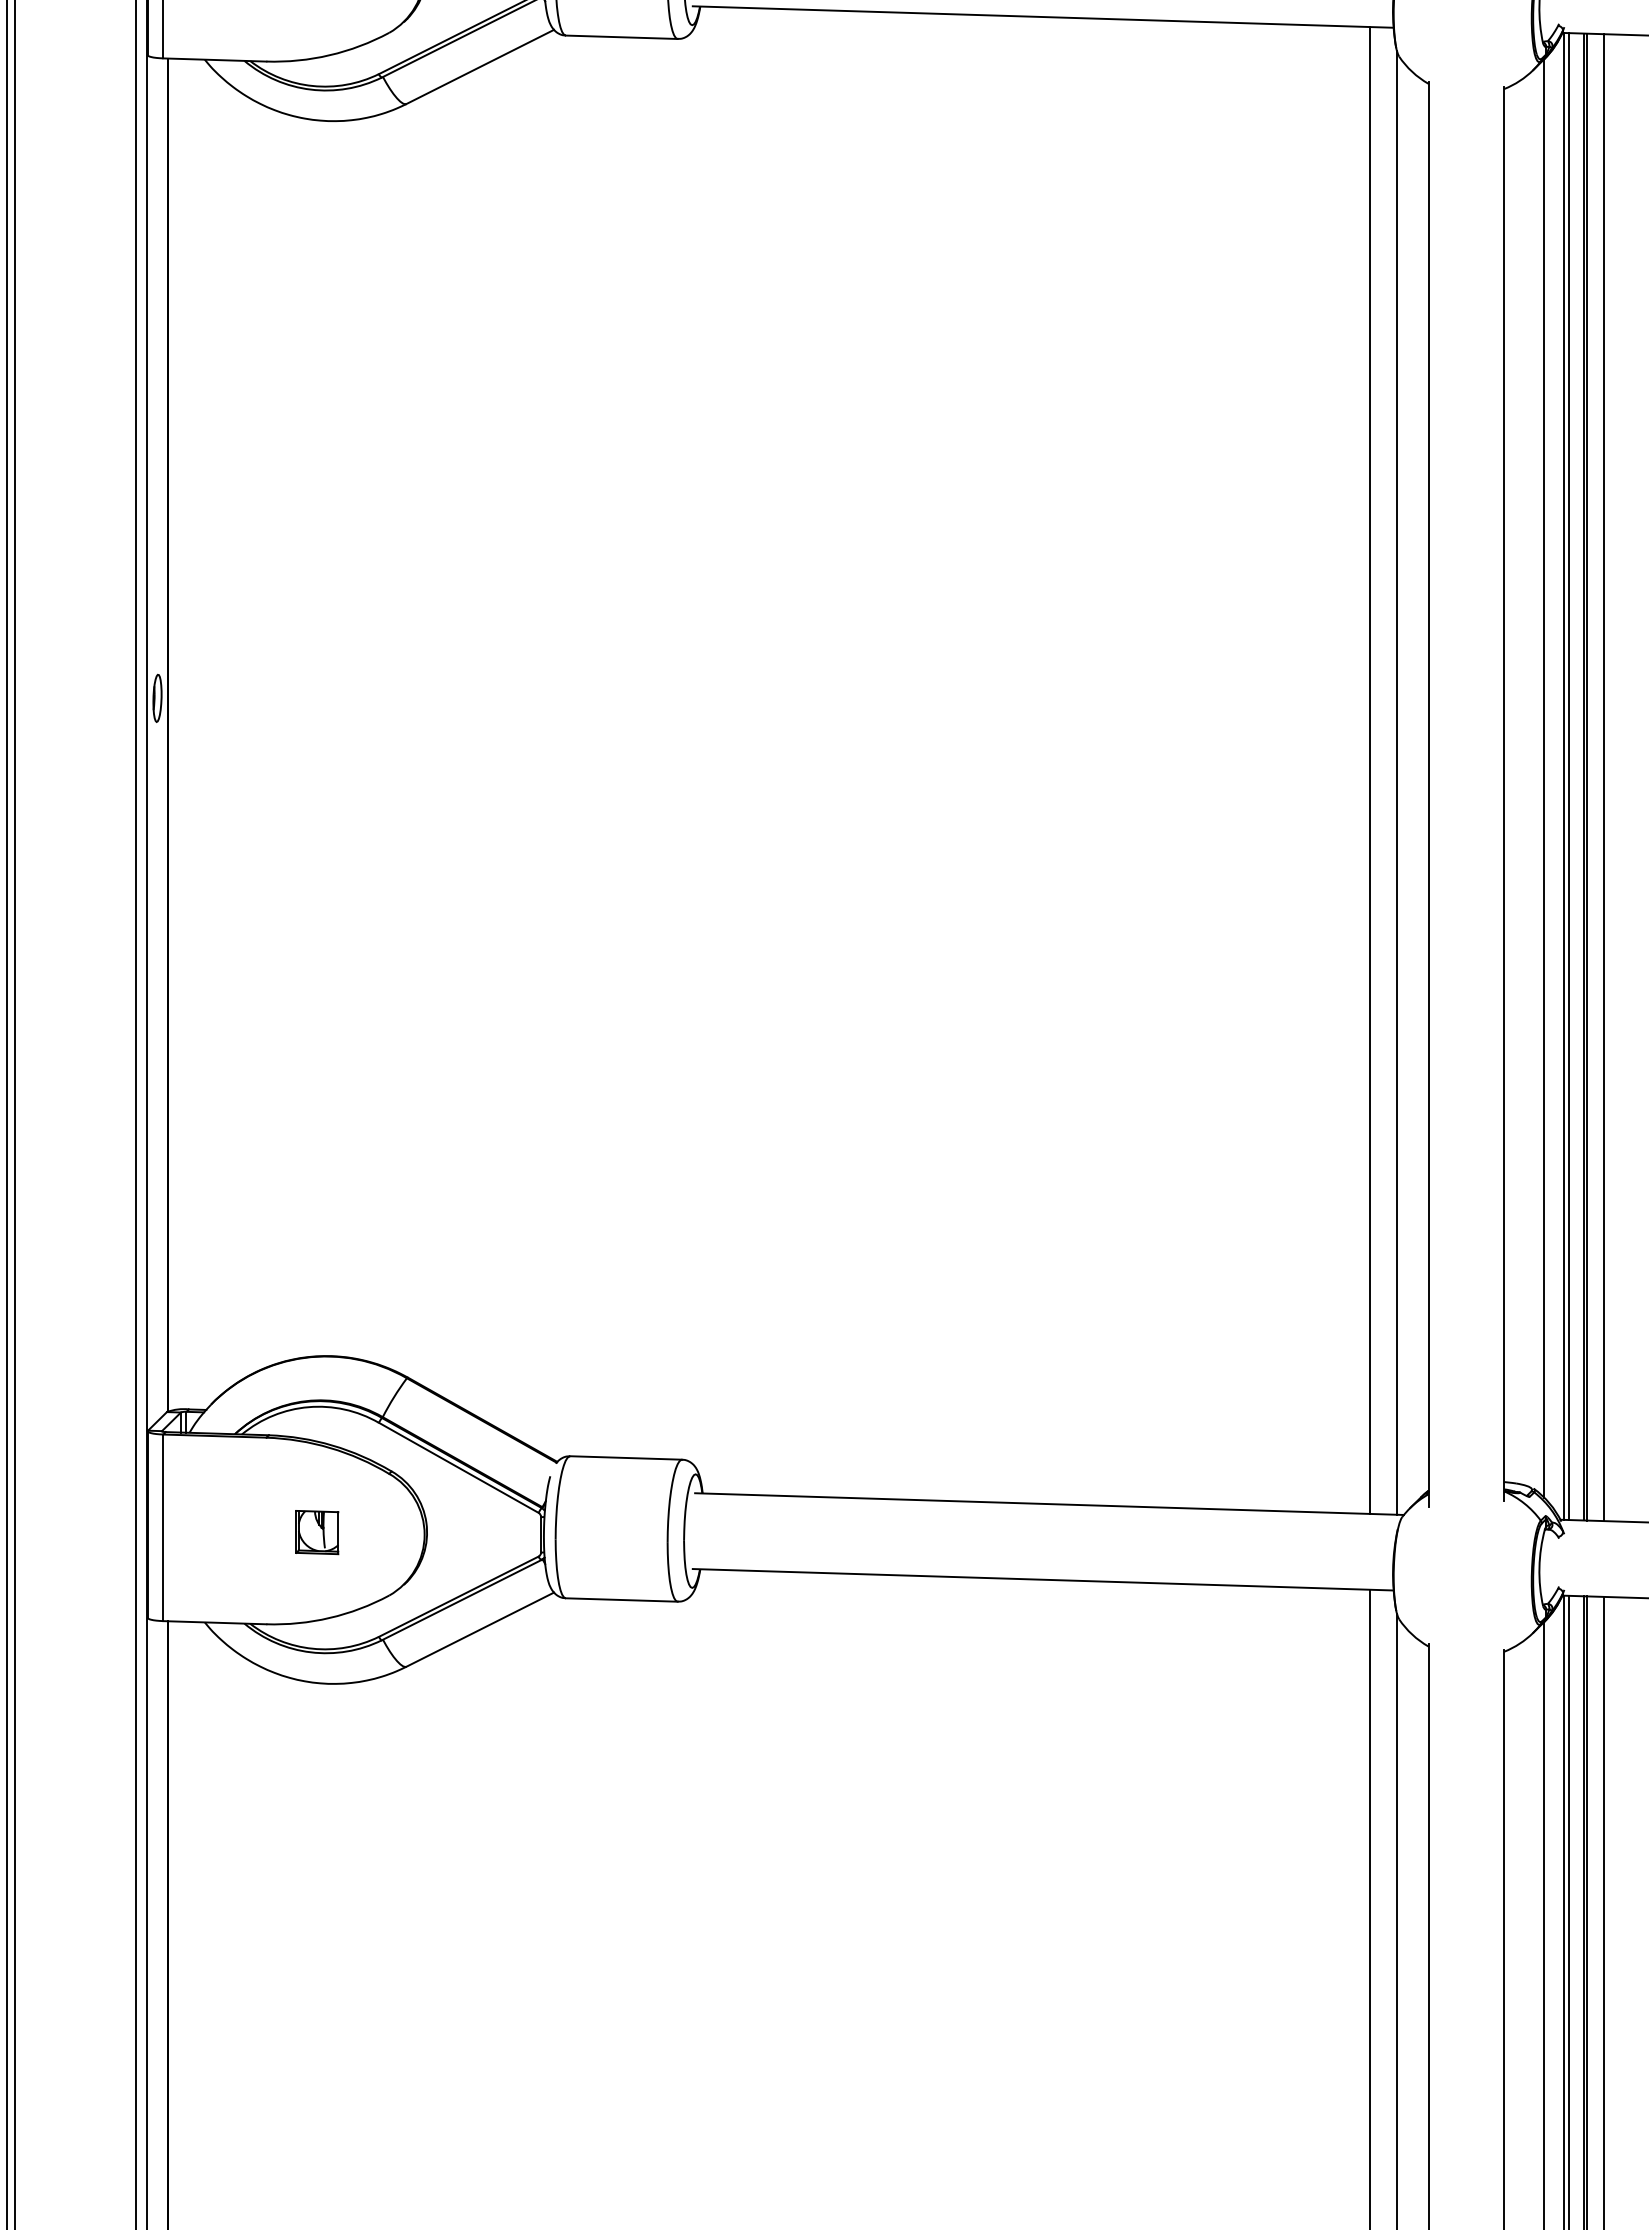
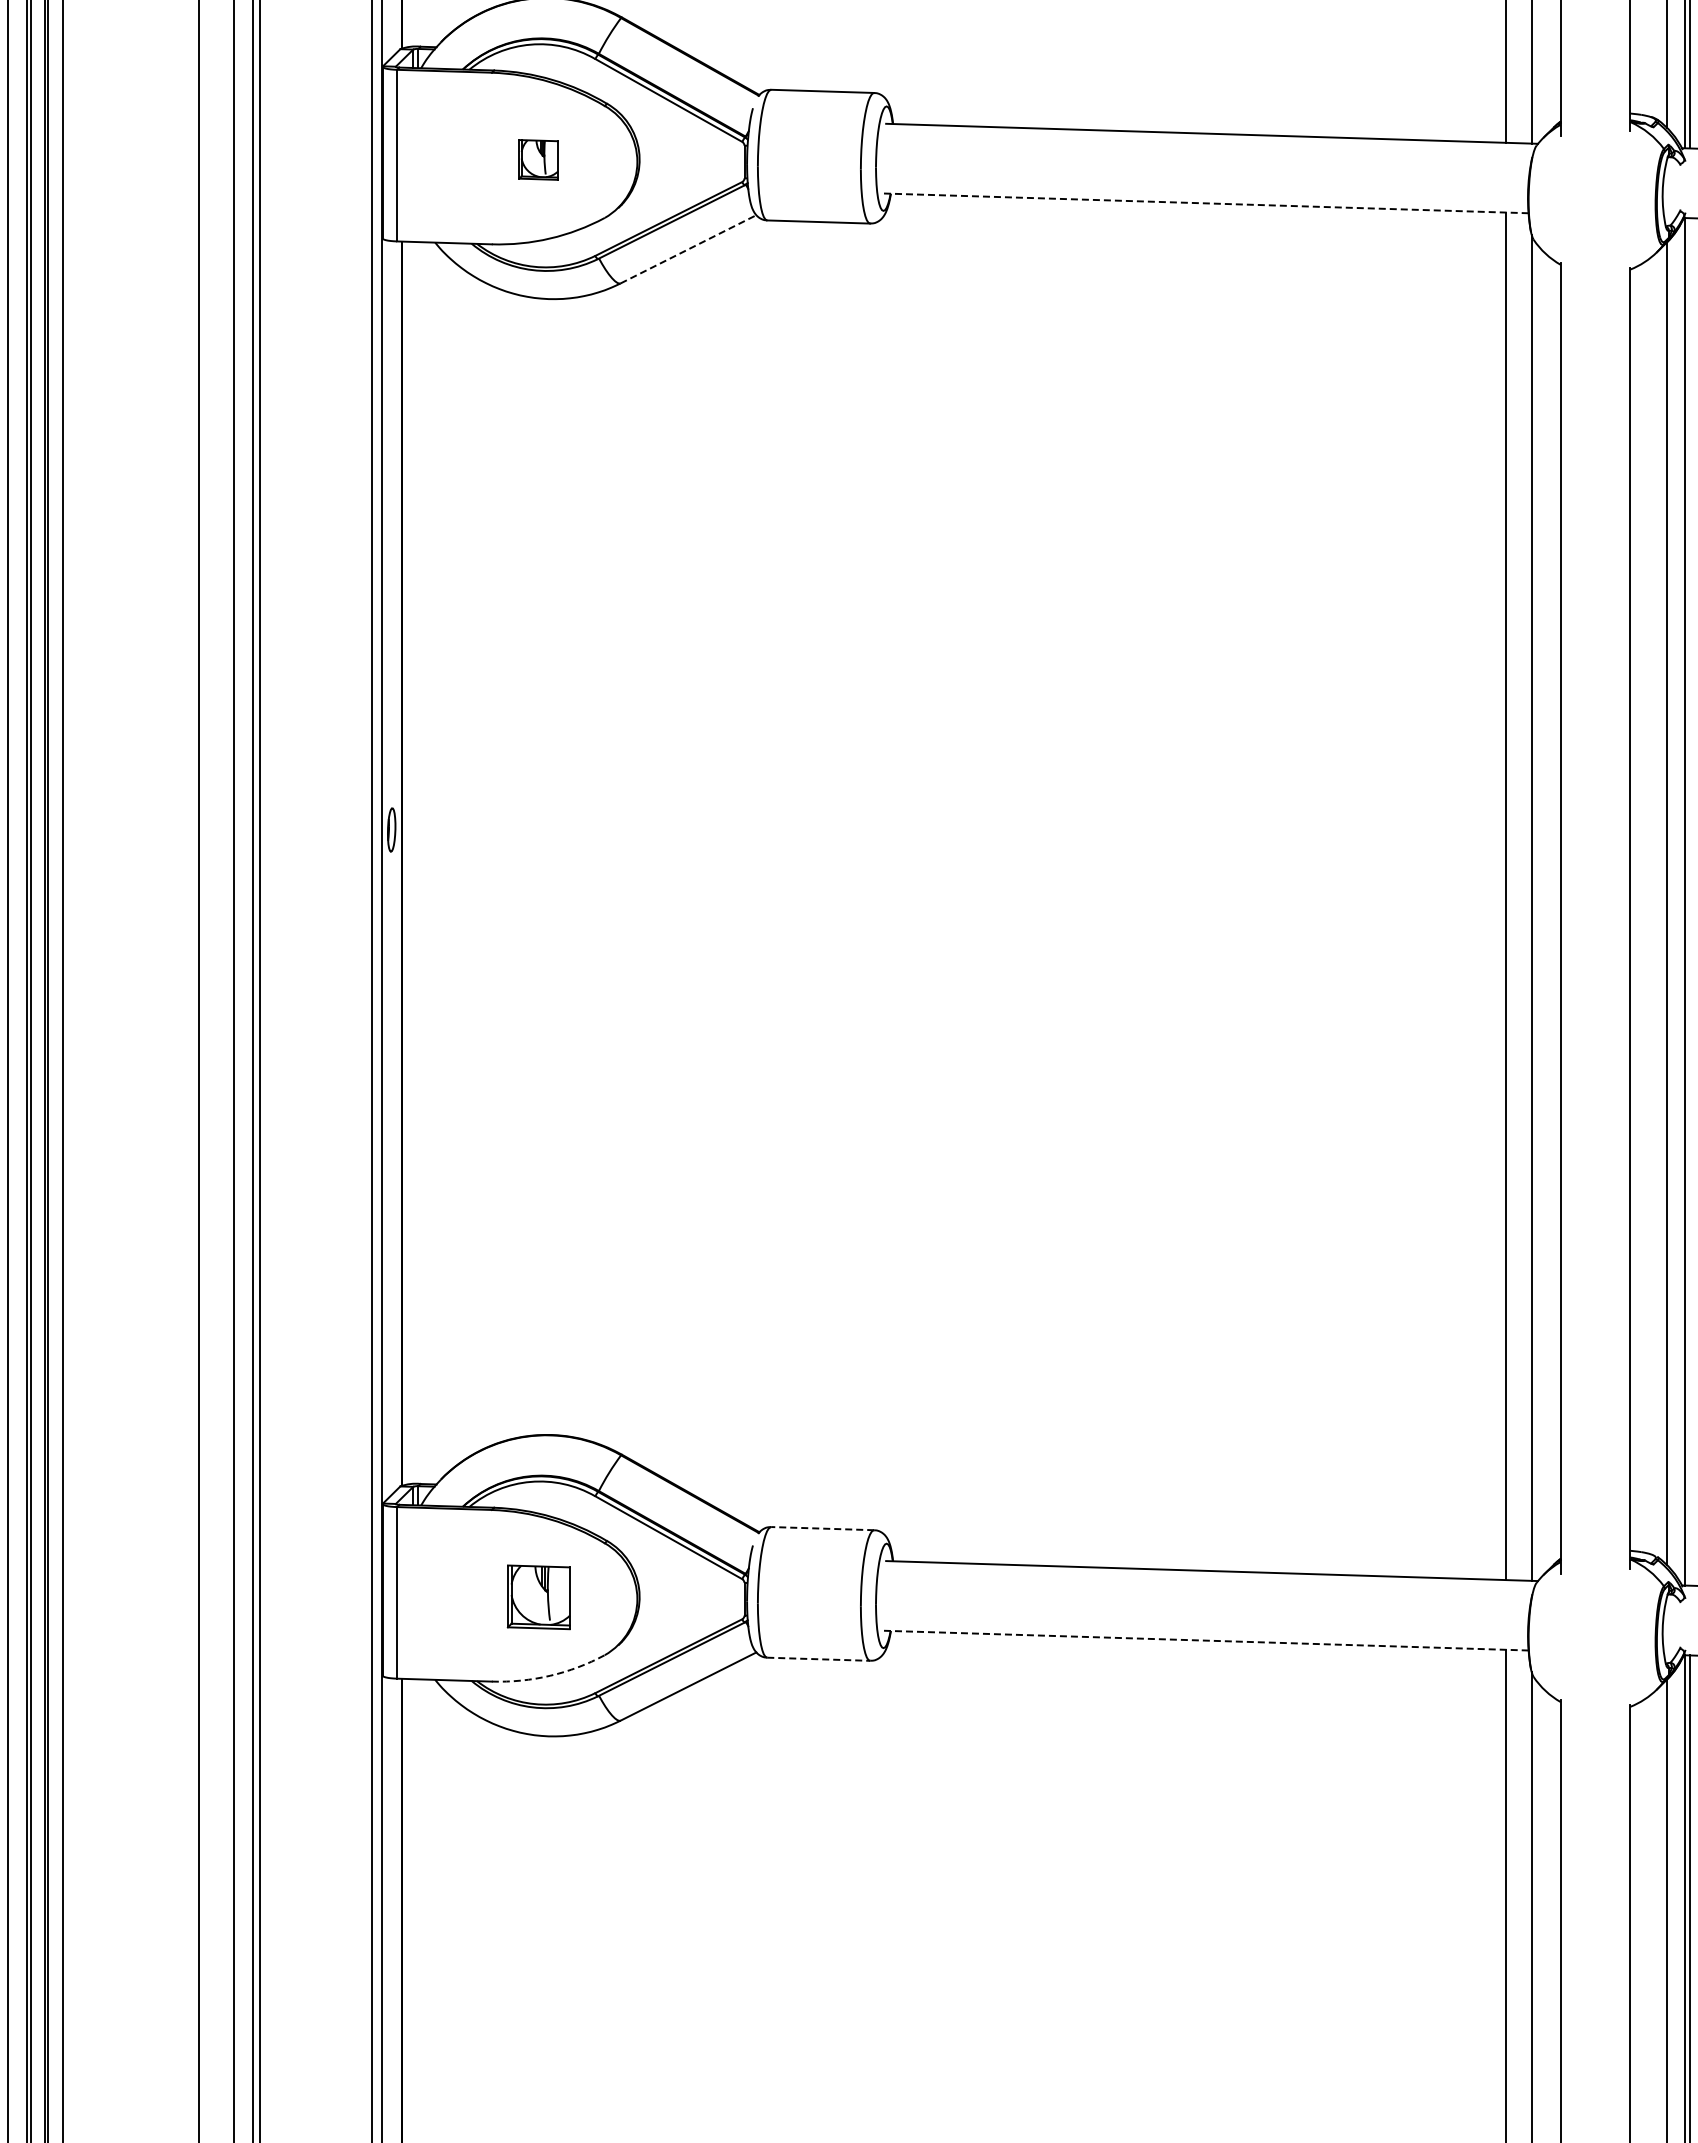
line: (1043, 17) -> (1206, 203), solid -> dashed
line: (480, 67) -> (688, 249), solid -> dashed
line: (1569, 776) -> (1690, 901), removed
line: (625, 1457) -> (822, 1528), solid -> dashed
part: (317, 1531) -> (538, 1596), size x1.6
line: (1043, 1579) -> (1206, 1640), solid -> dashed
line: (622, 1600) -> (819, 1659), solid -> dashed
arc: (330, 1617) -> (550, 1675), solid -> dashed

